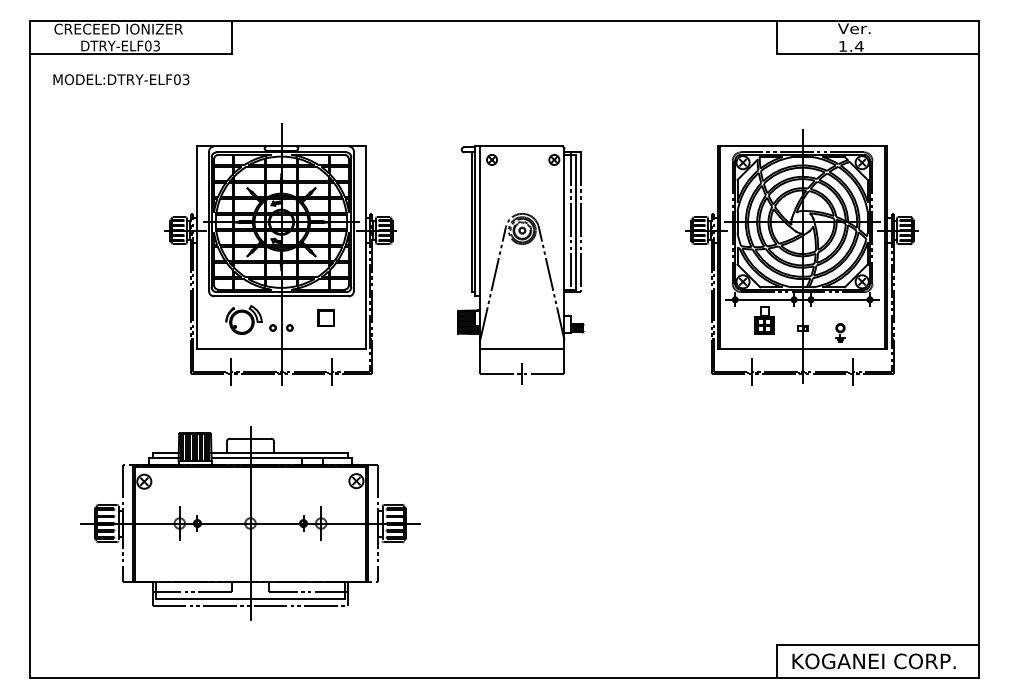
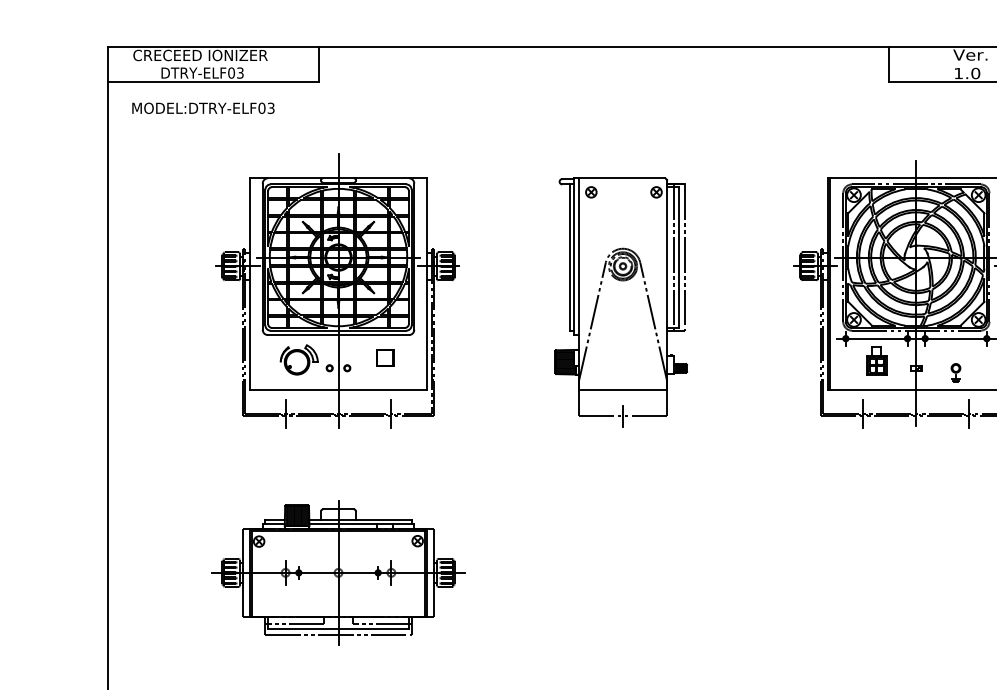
text: (858, 46) -> (974, 73), 1.4 -> 1.0
part: (280, 254) -> (337, 291), moved
part: (250, 523) -> (338, 572), size x0.71

